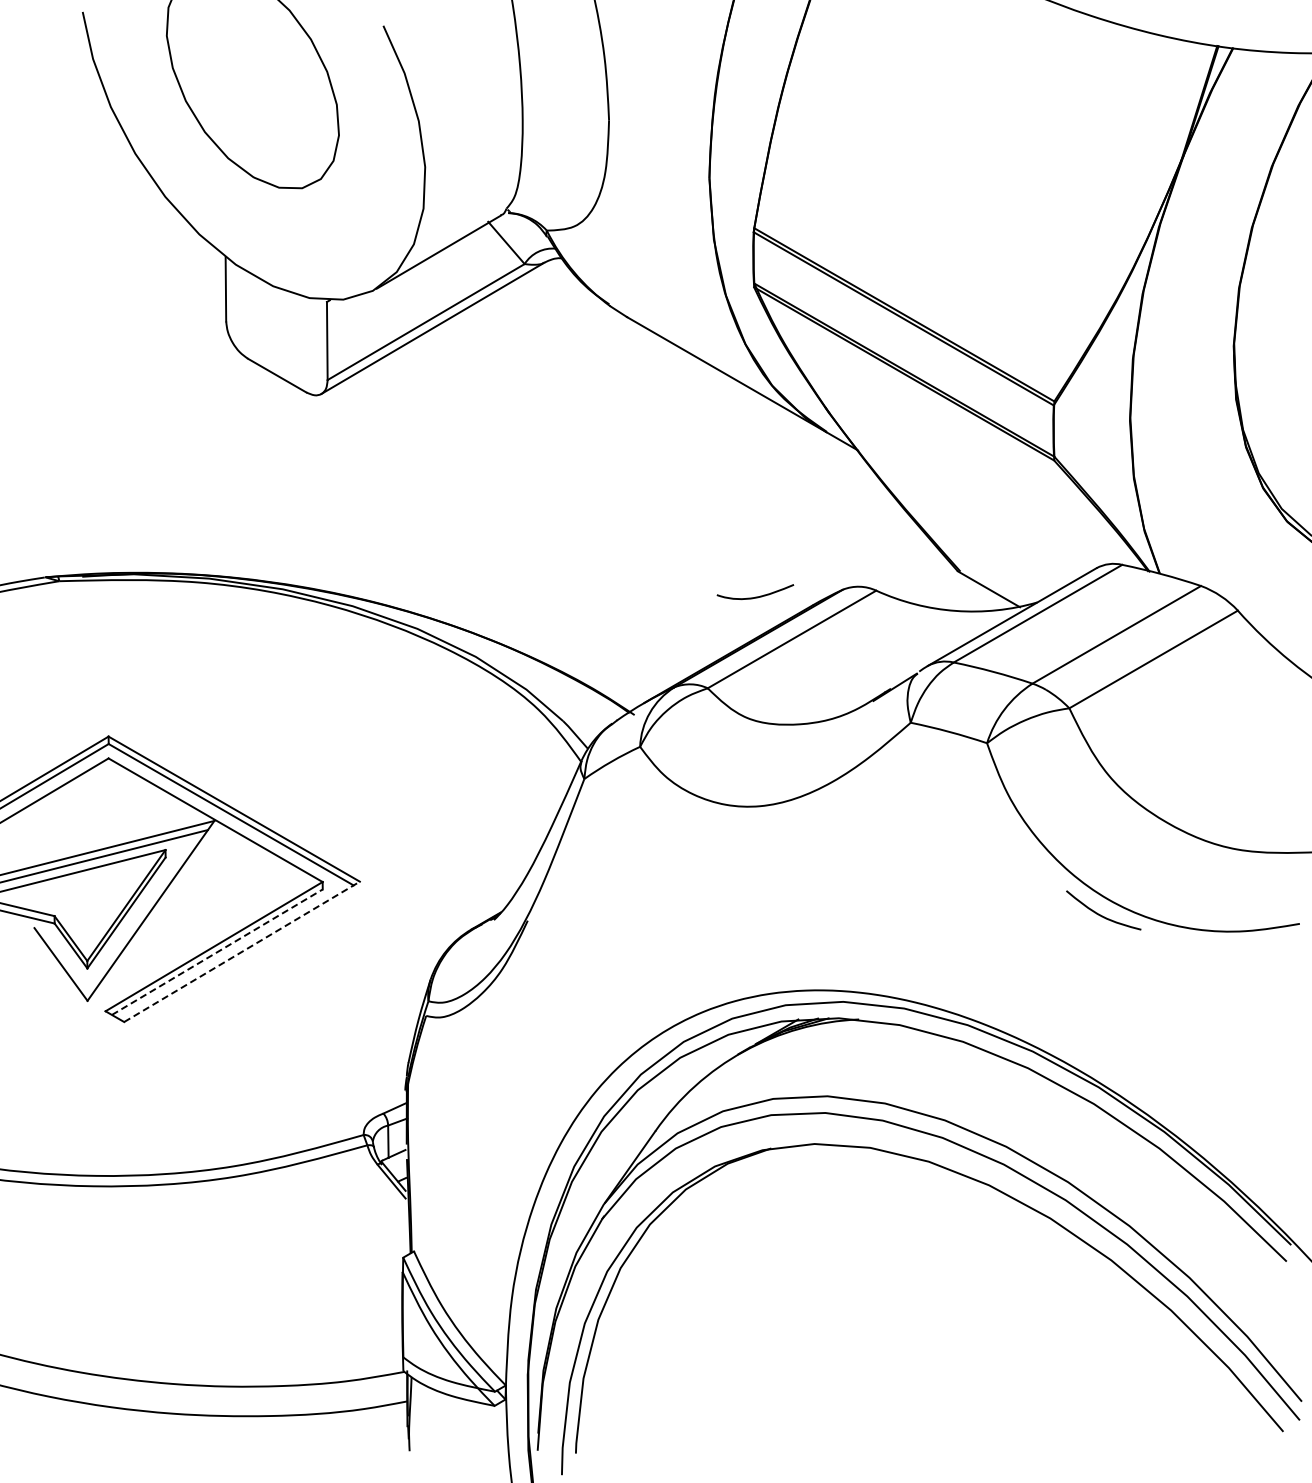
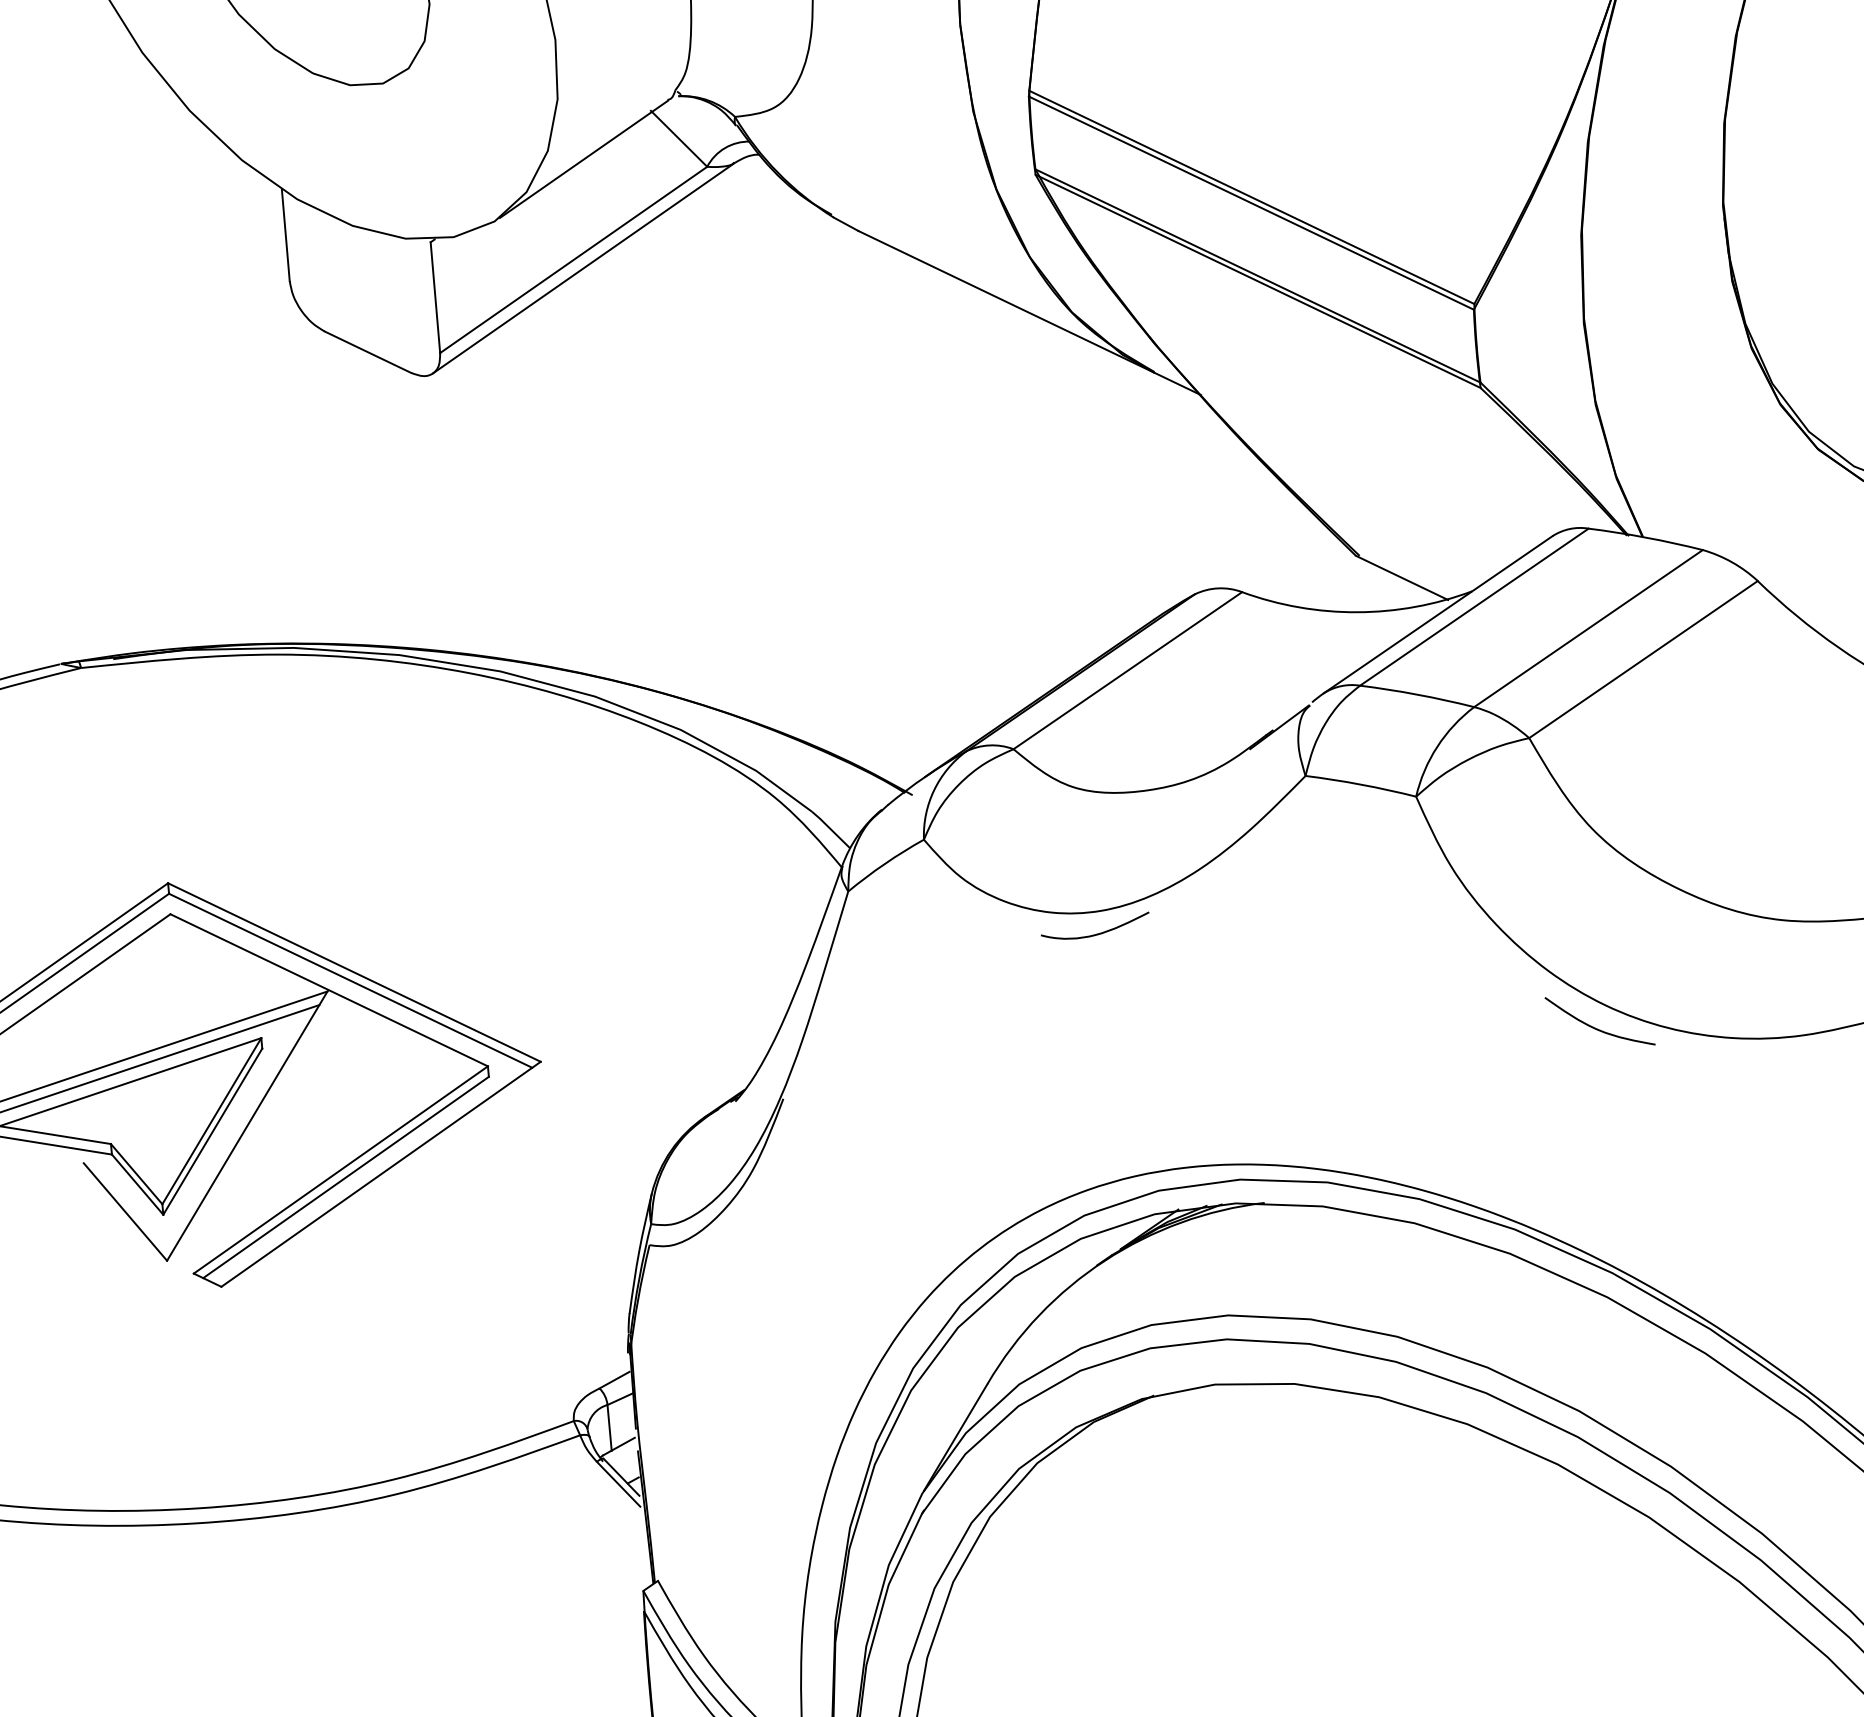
curve: (755, 596) -> (1095, 933), moved
line: (242, 951) -> (381, 1173), dashed -> solid
line: (217, 952) -> (346, 1177), dashed -> solid

